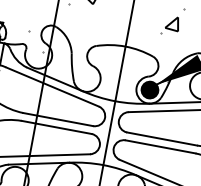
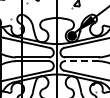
line: (159, 147) -> (81, 61), solid -> dashed

